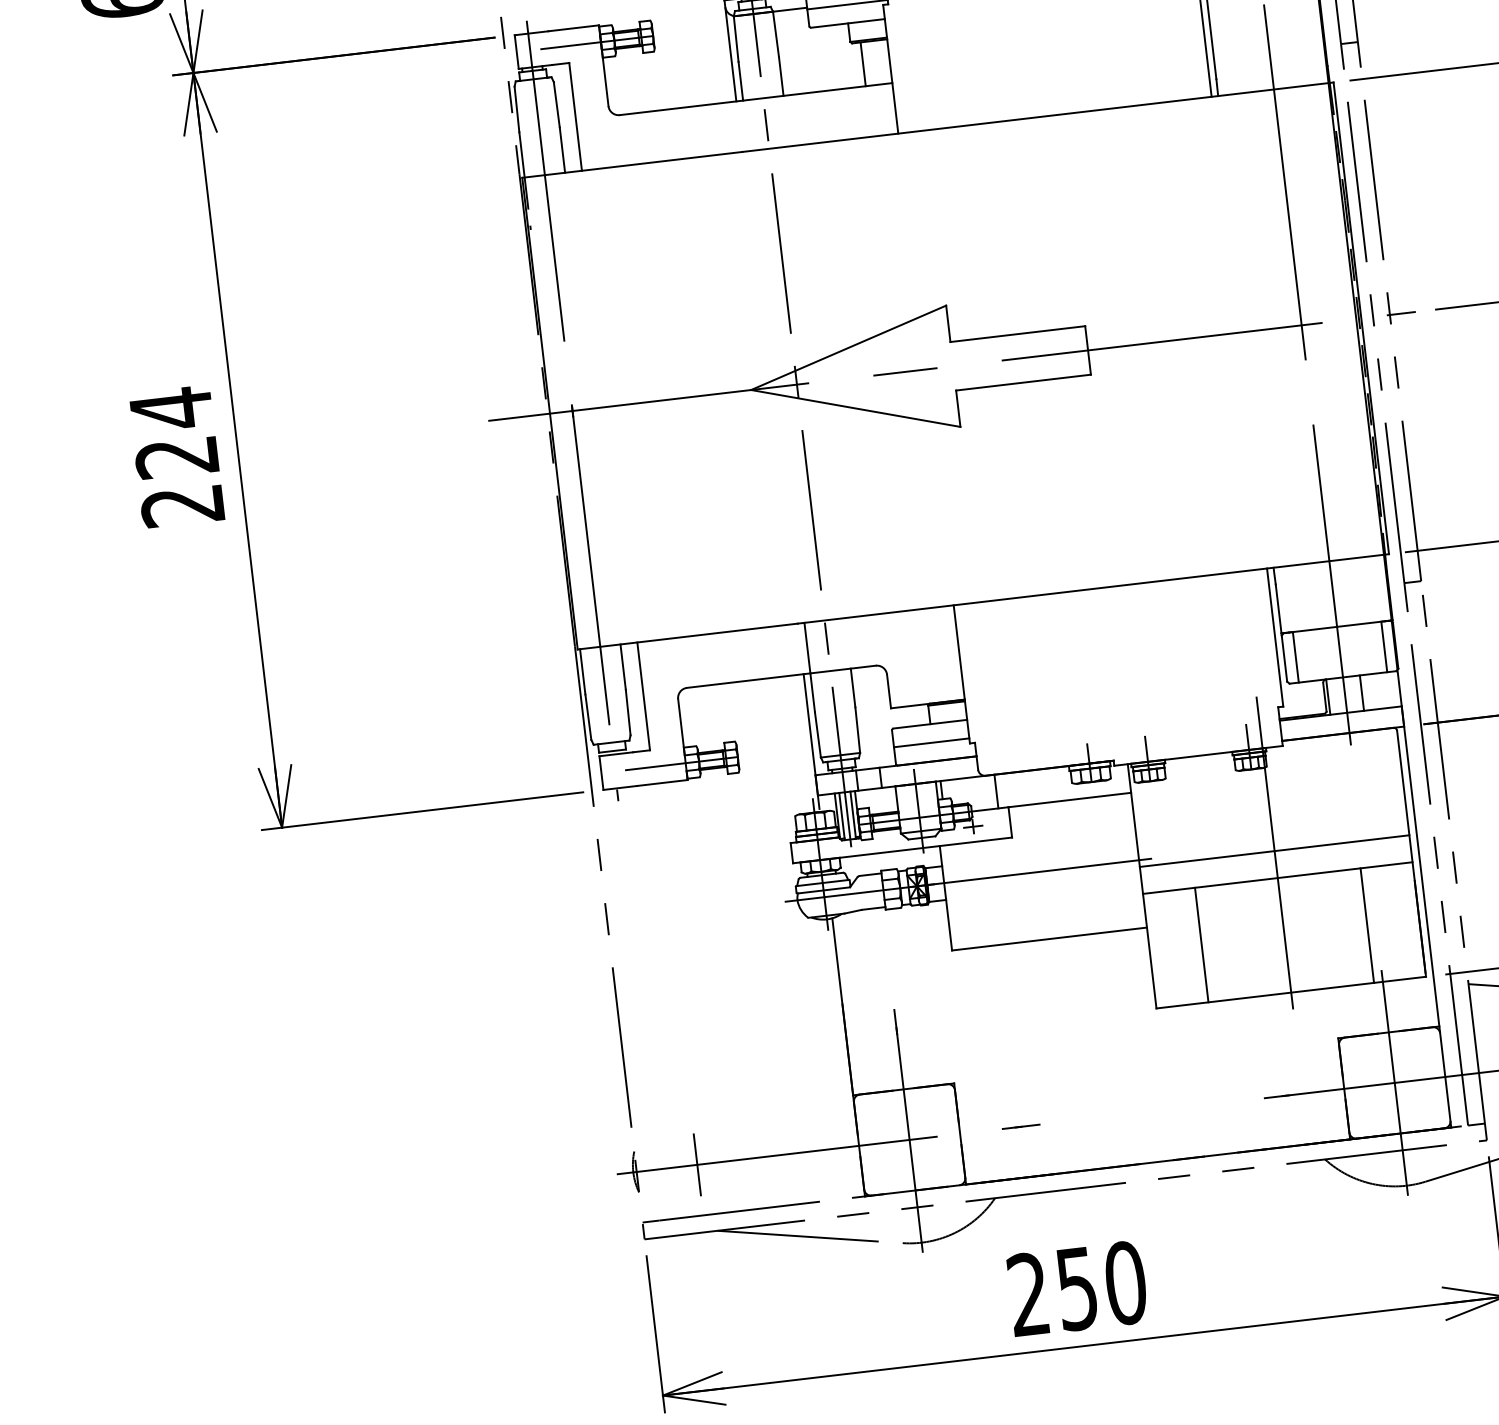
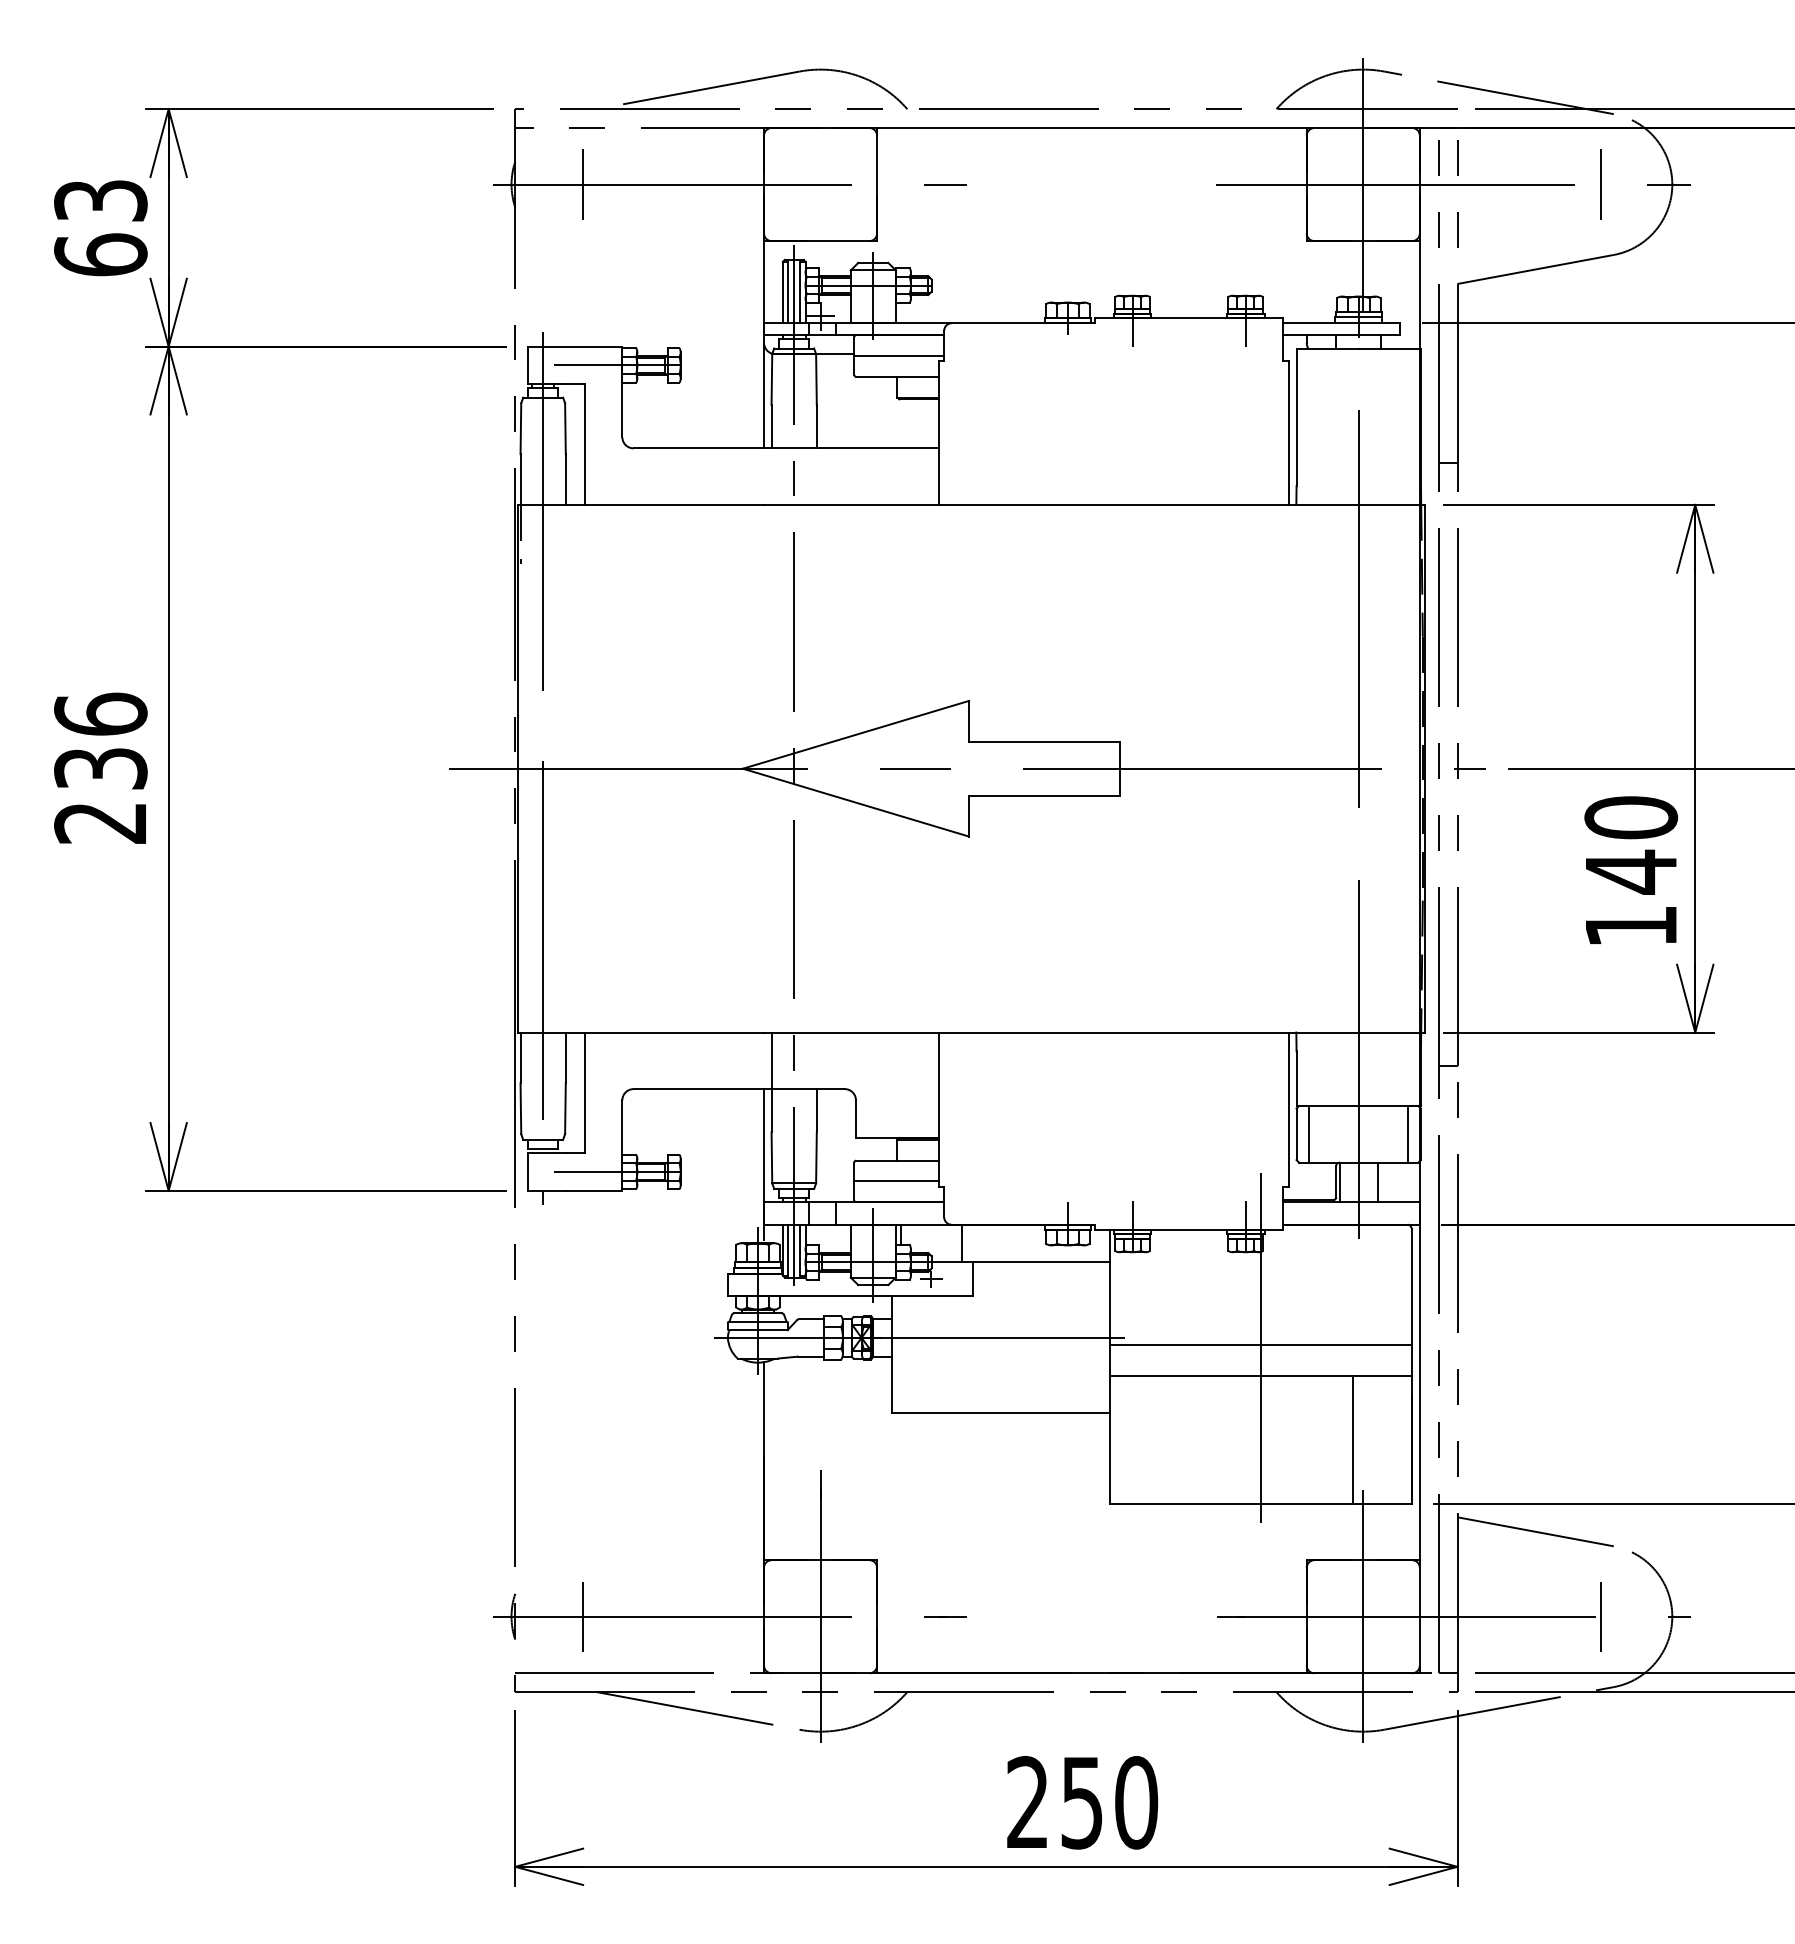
line: (862, 64) -> (908, 423), removed
text: (173, 432) -> (100, 740), 224 -> 236
line: (1202, 944) -> (1168, 1439), removed
text: (1077, 1288) -> (1082, 1802), moved

